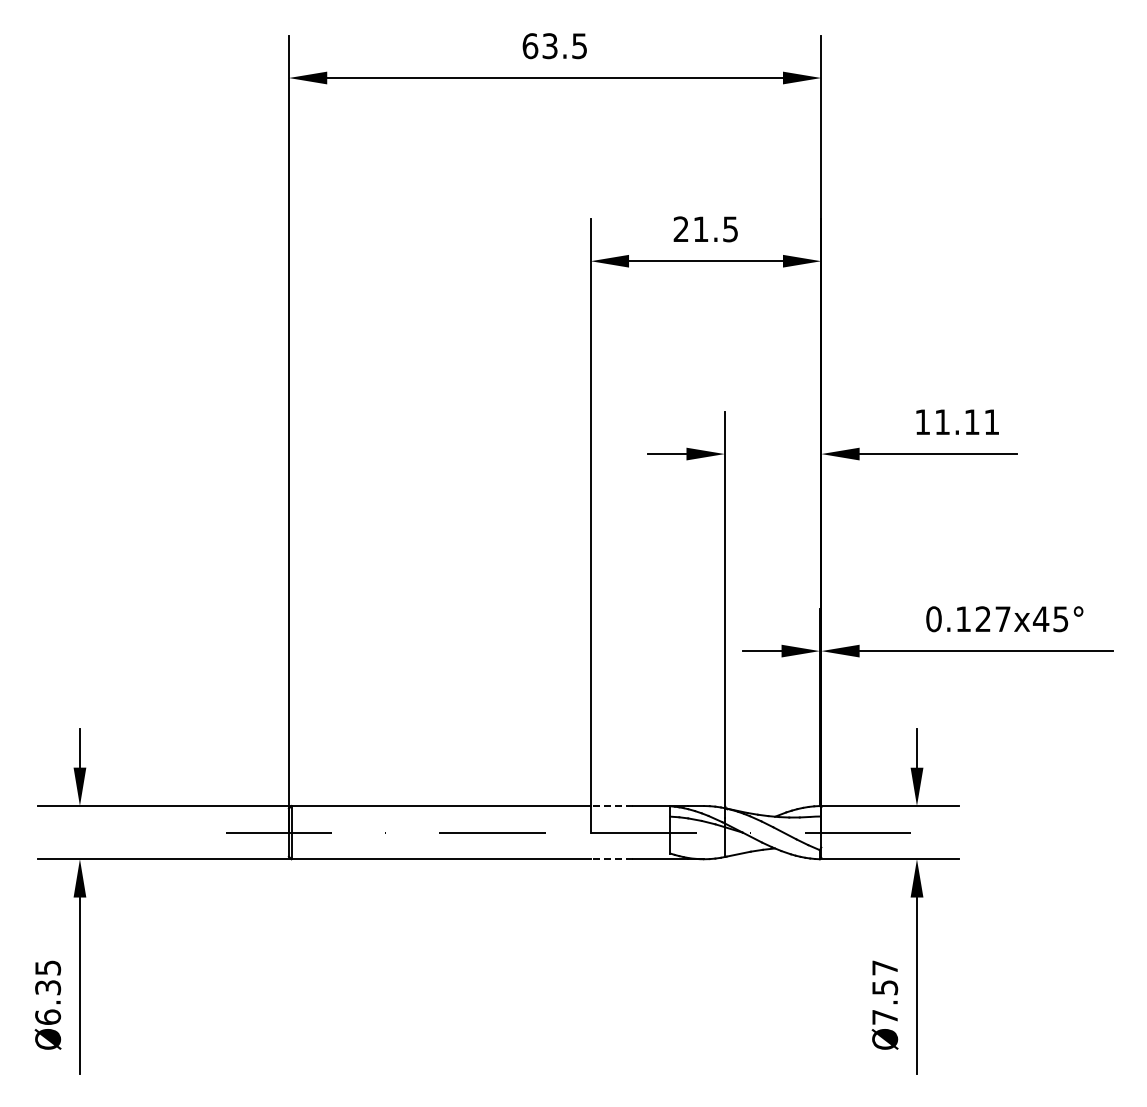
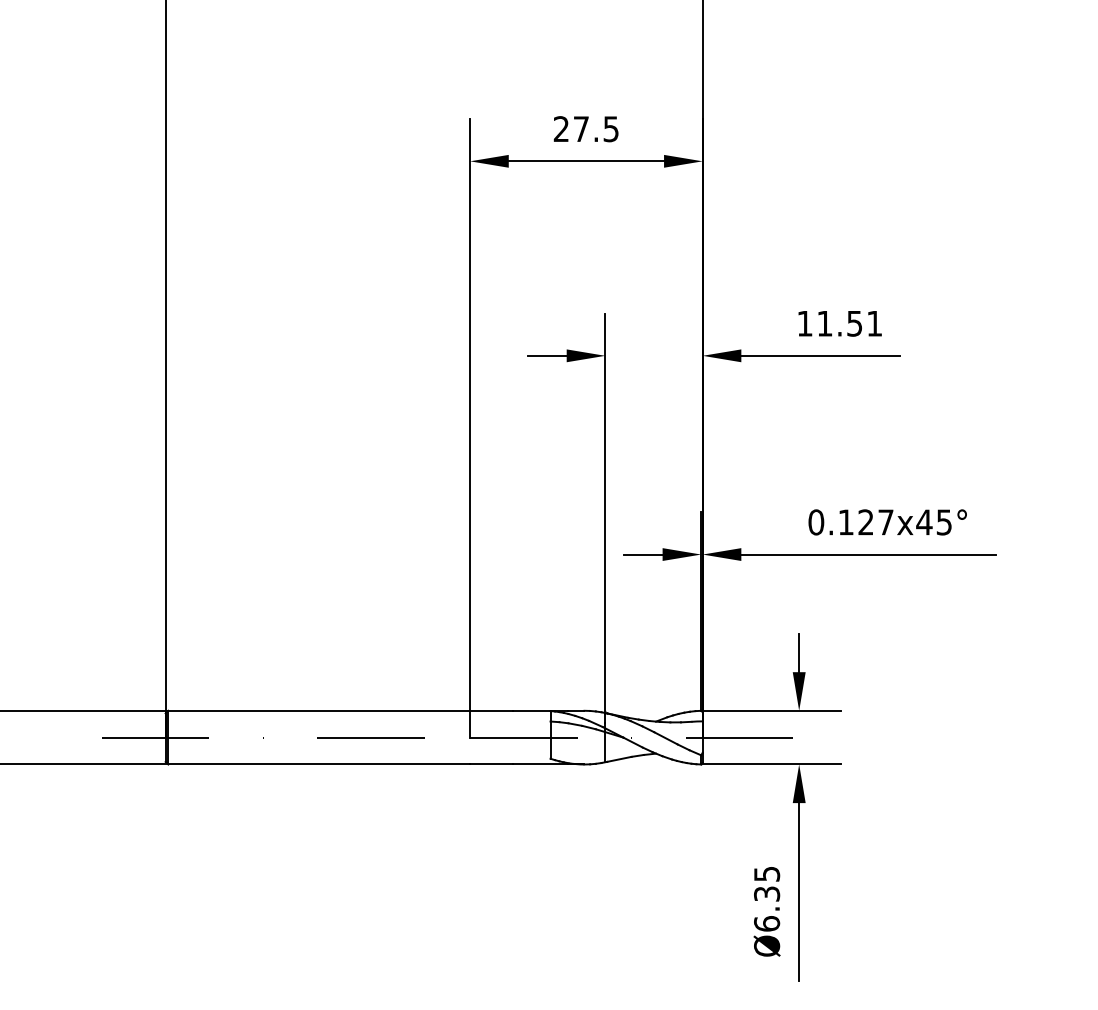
text: (700, 228) -> (580, 128), 21.5 -> 27.5
text: (971, 422) -> (854, 323), 11.11 -> 11.51
line: (611, 806) -> (491, 711), dashed -> solid
line: (611, 859) -> (491, 764), dashed -> solid
text: (885, 992) -> (767, 898), Ø7.57 -> Ø6.35

